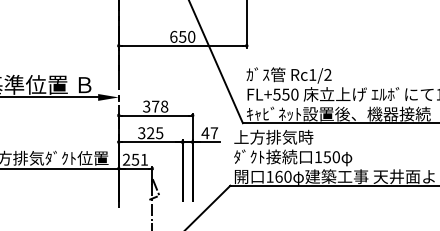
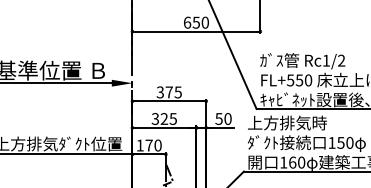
text: (164, 106) -> (178, 92), 378 -> 375
text: (209, 133) -> (223, 119), 47 -> 50
text: (135, 159) -> (149, 145), 251 -> 170

